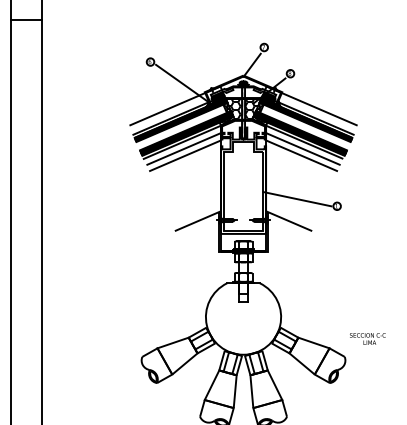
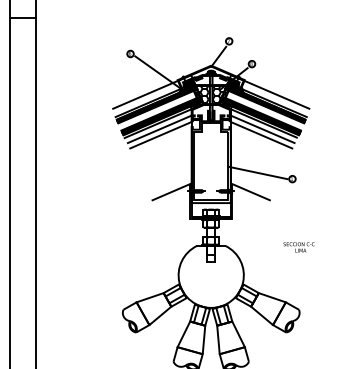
text: (367, 338) -> (298, 246), moved

